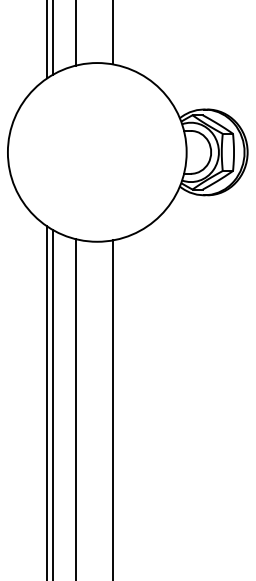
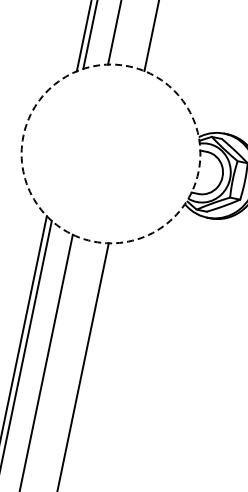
circle: (96, 152) -> (110, 153), solid -> dashed

